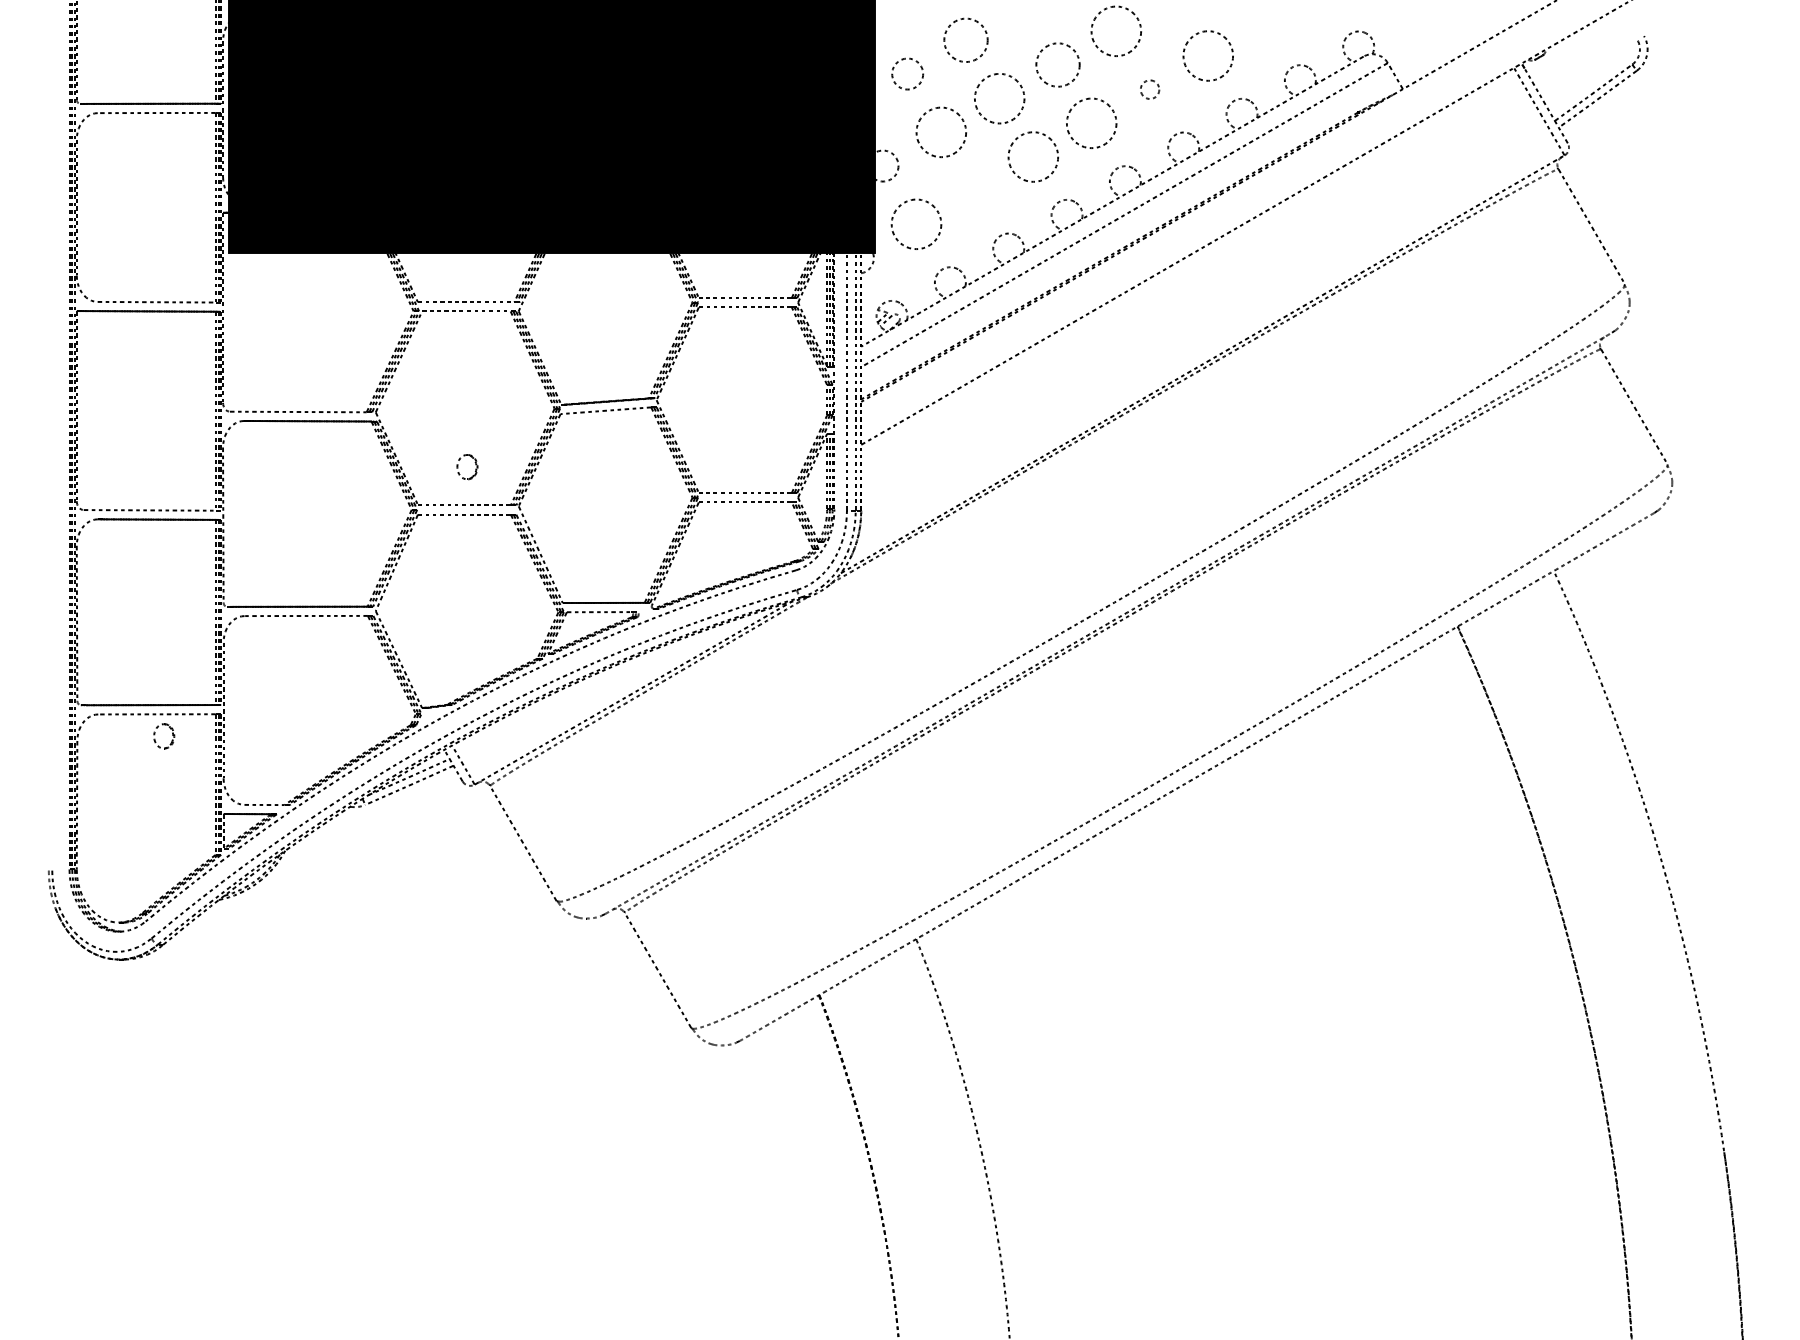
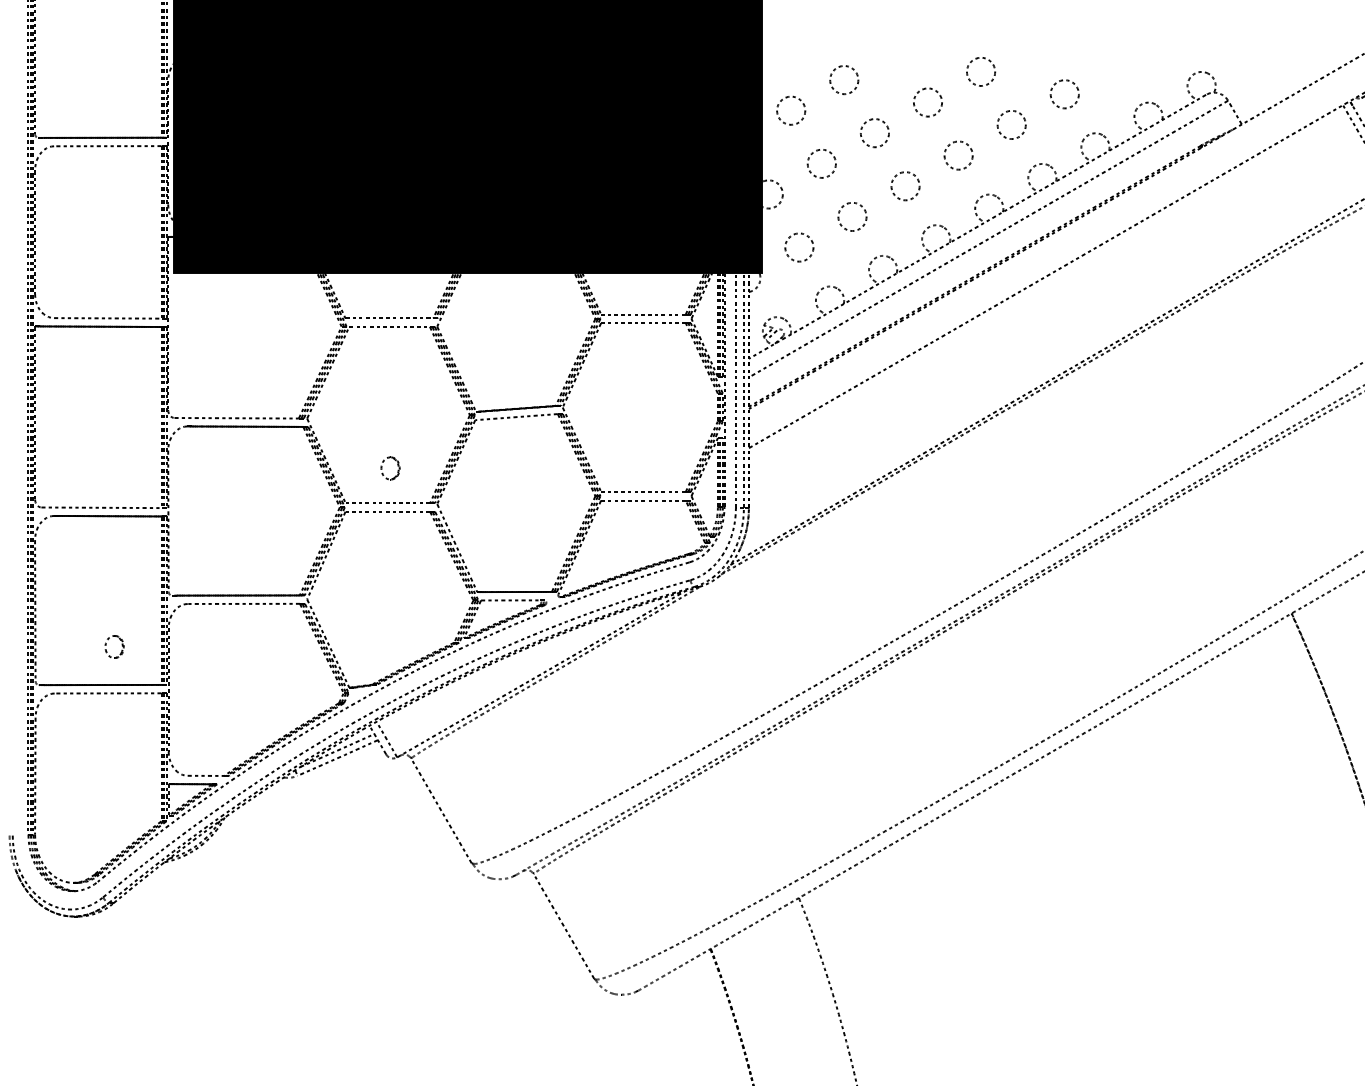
circle: (1115, 30) -> (980, 71), size x0.62
circle: (965, 40) -> (843, 80), size x0.71
circle: (1208, 55) -> (1064, 93), size x0.62
circle: (1057, 64) -> (927, 102), size x0.71
circle: (1149, 89) -> (1011, 124), size x1.67
circle: (999, 98) -> (874, 132), size x0.62
circle: (1091, 122) -> (958, 154), size x0.62
circle: (940, 131) -> (821, 163), size x0.62
circle: (1032, 156) -> (904, 185), size x0.62
circle: (974, 190) -> (851, 216), added
circle: (916, 224) -> (799, 247), size x0.62
part: (172, 735) -> (122, 646), moved

